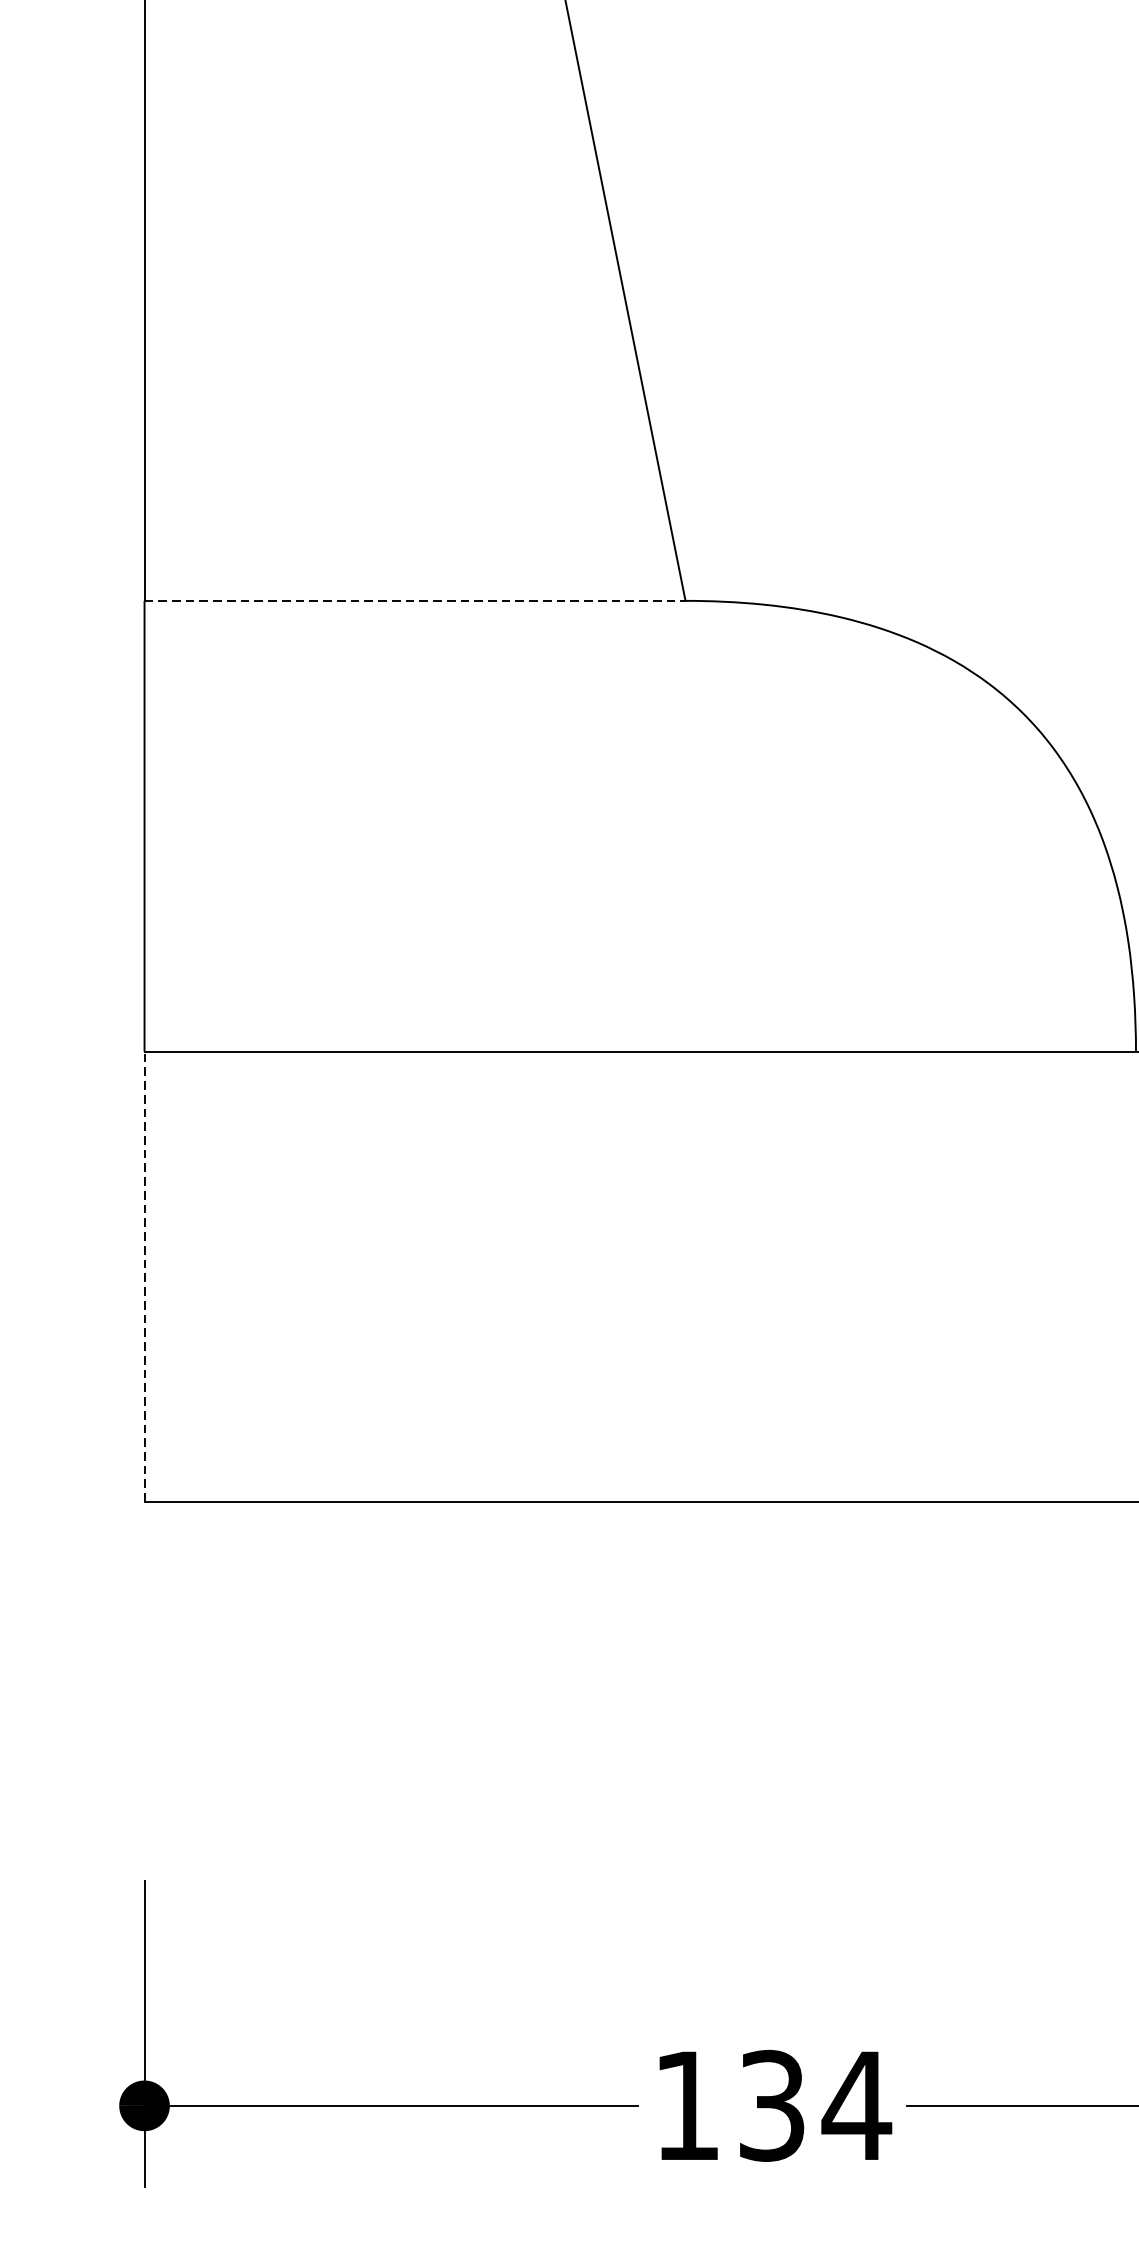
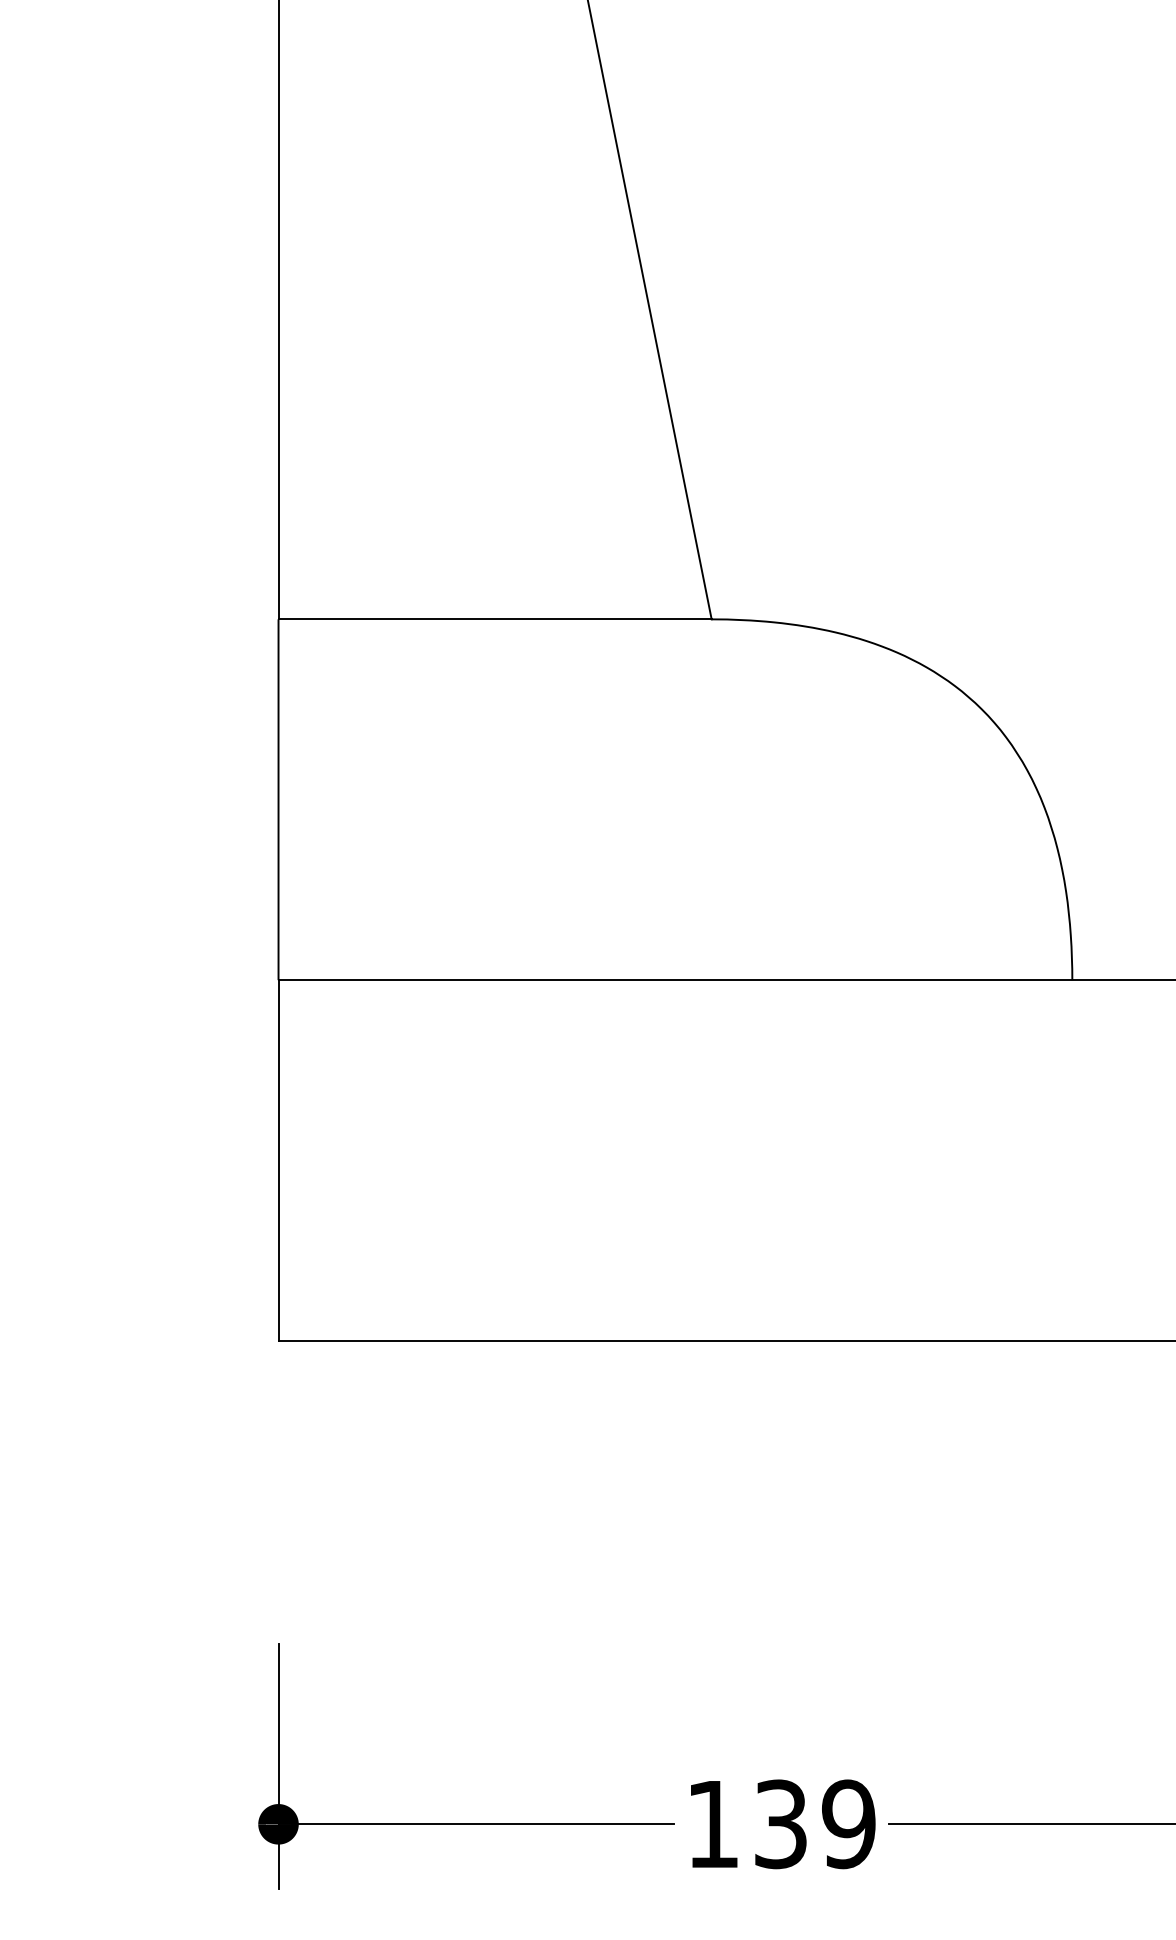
line: (415, 601) -> (495, 619), dashed -> solid
line: (144, 1275) -> (278, 1159), dashed -> solid
text: (856, 2106) -> (848, 1824), 134 -> 139

